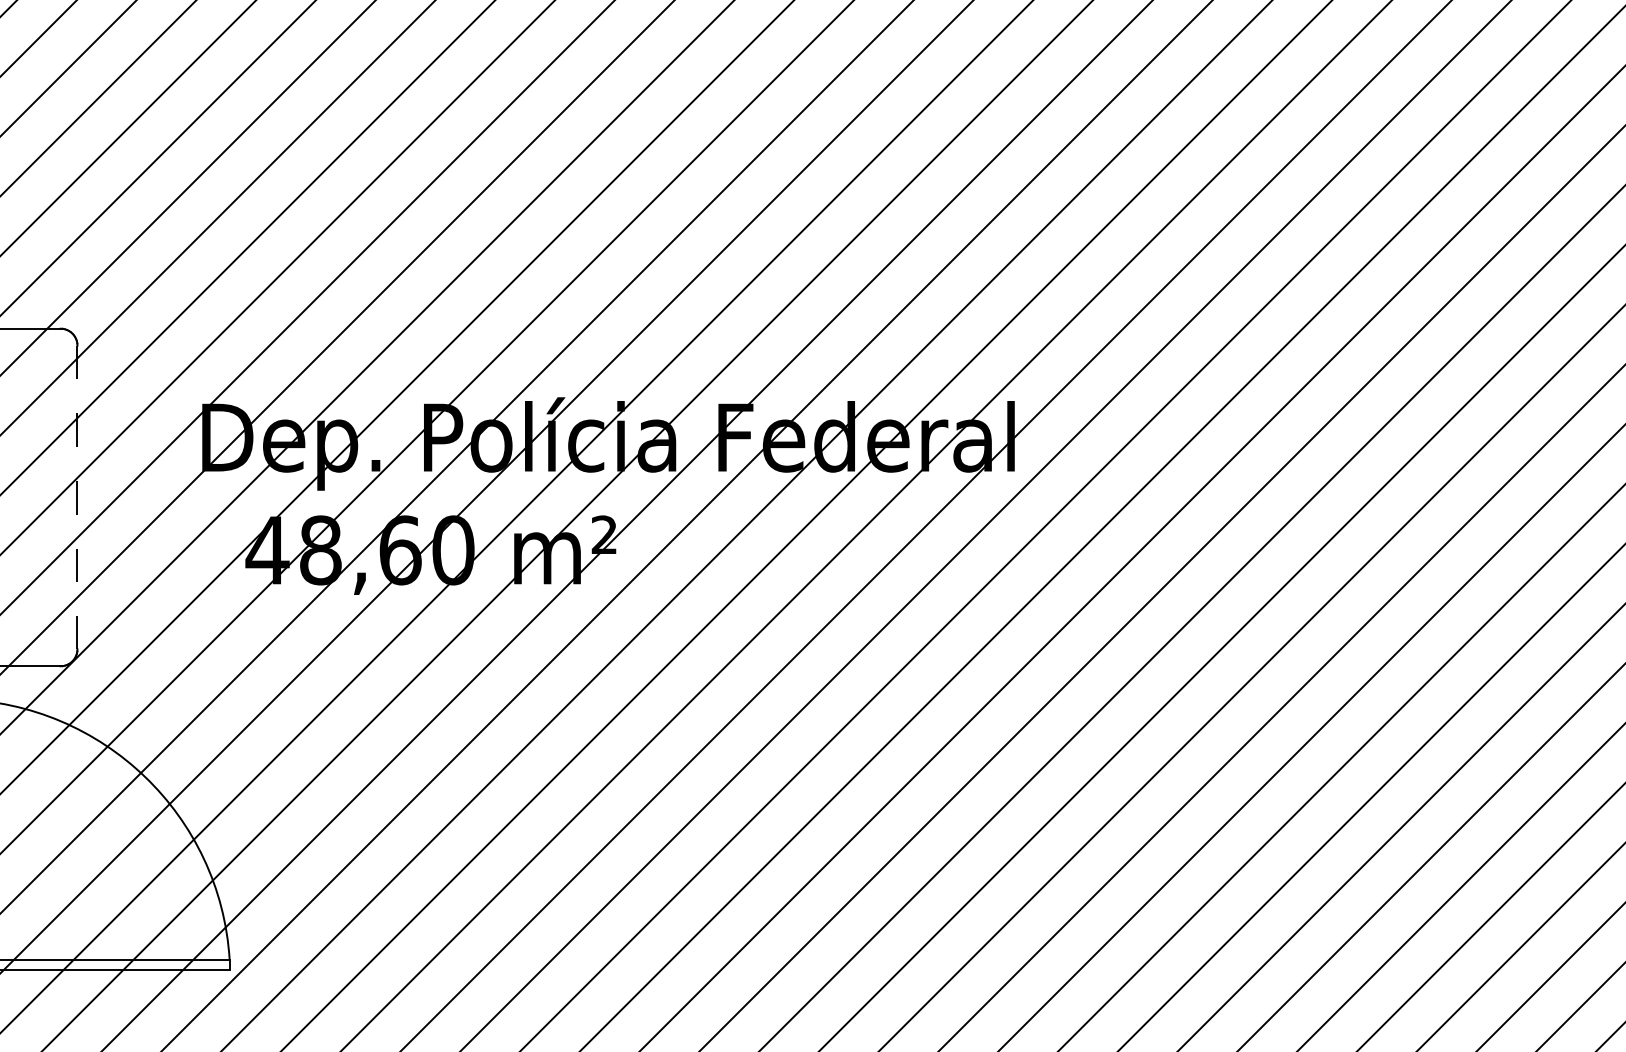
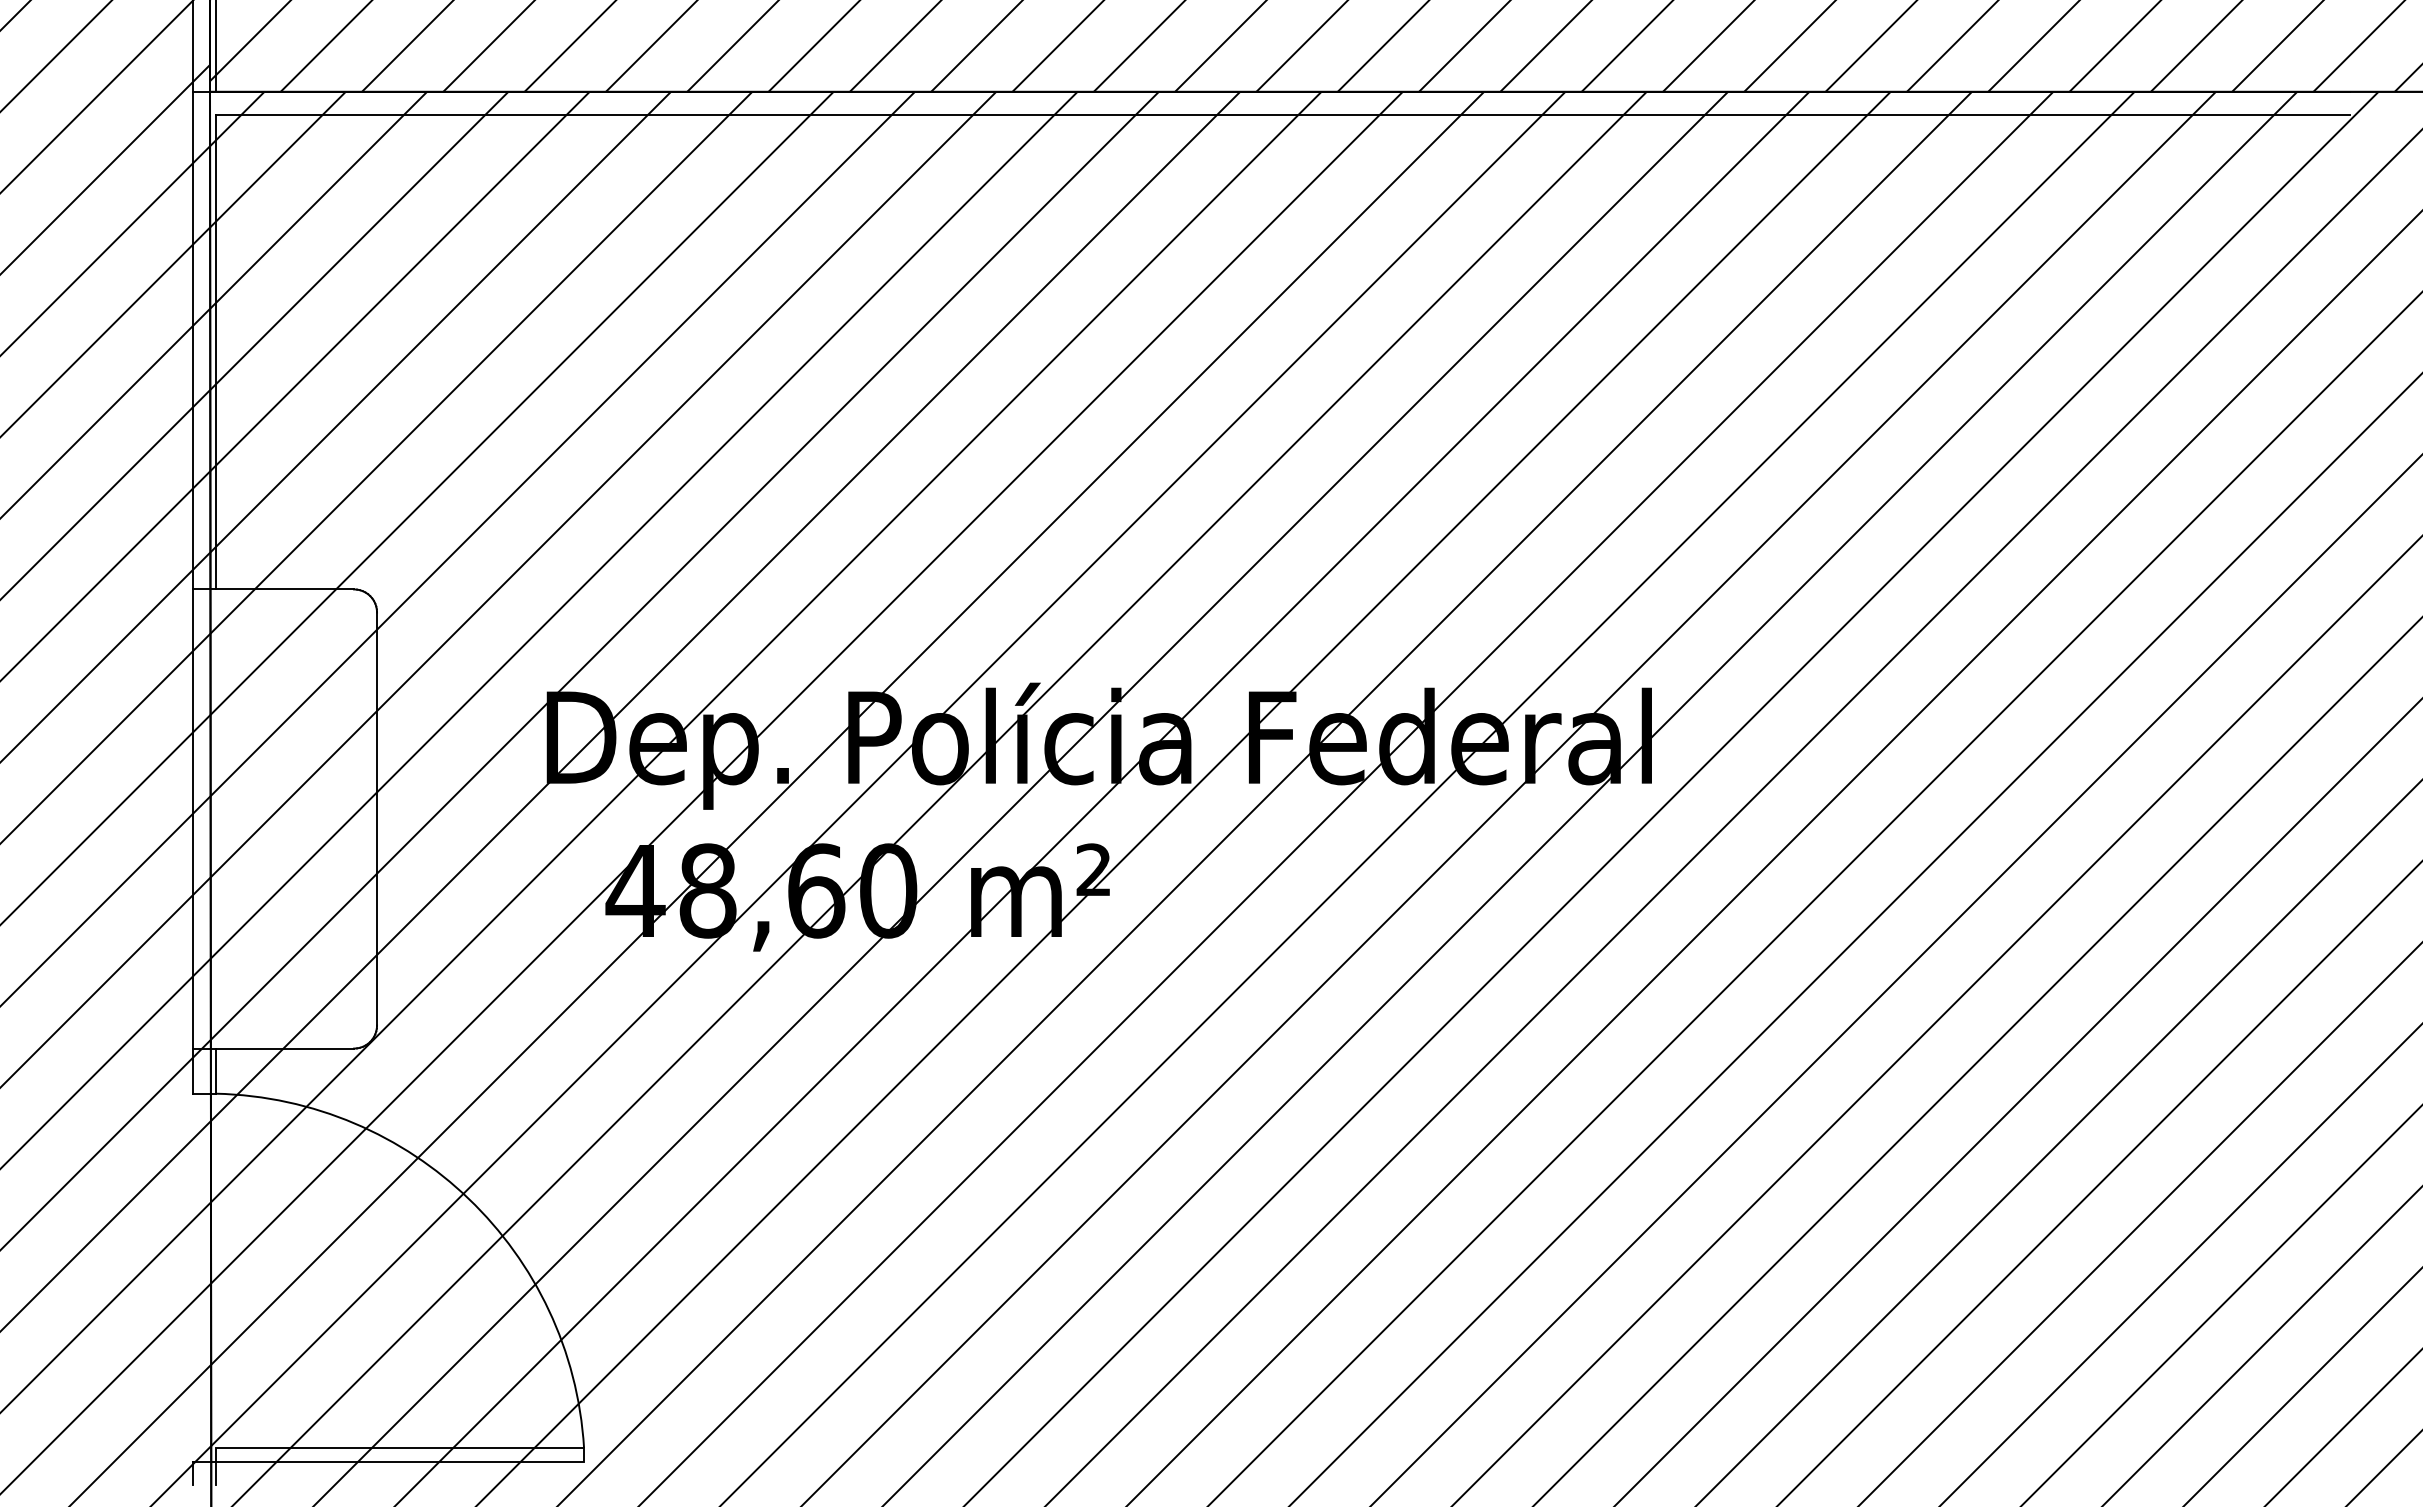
line: (77, 497) -> (377, 819), dashed -> solid

